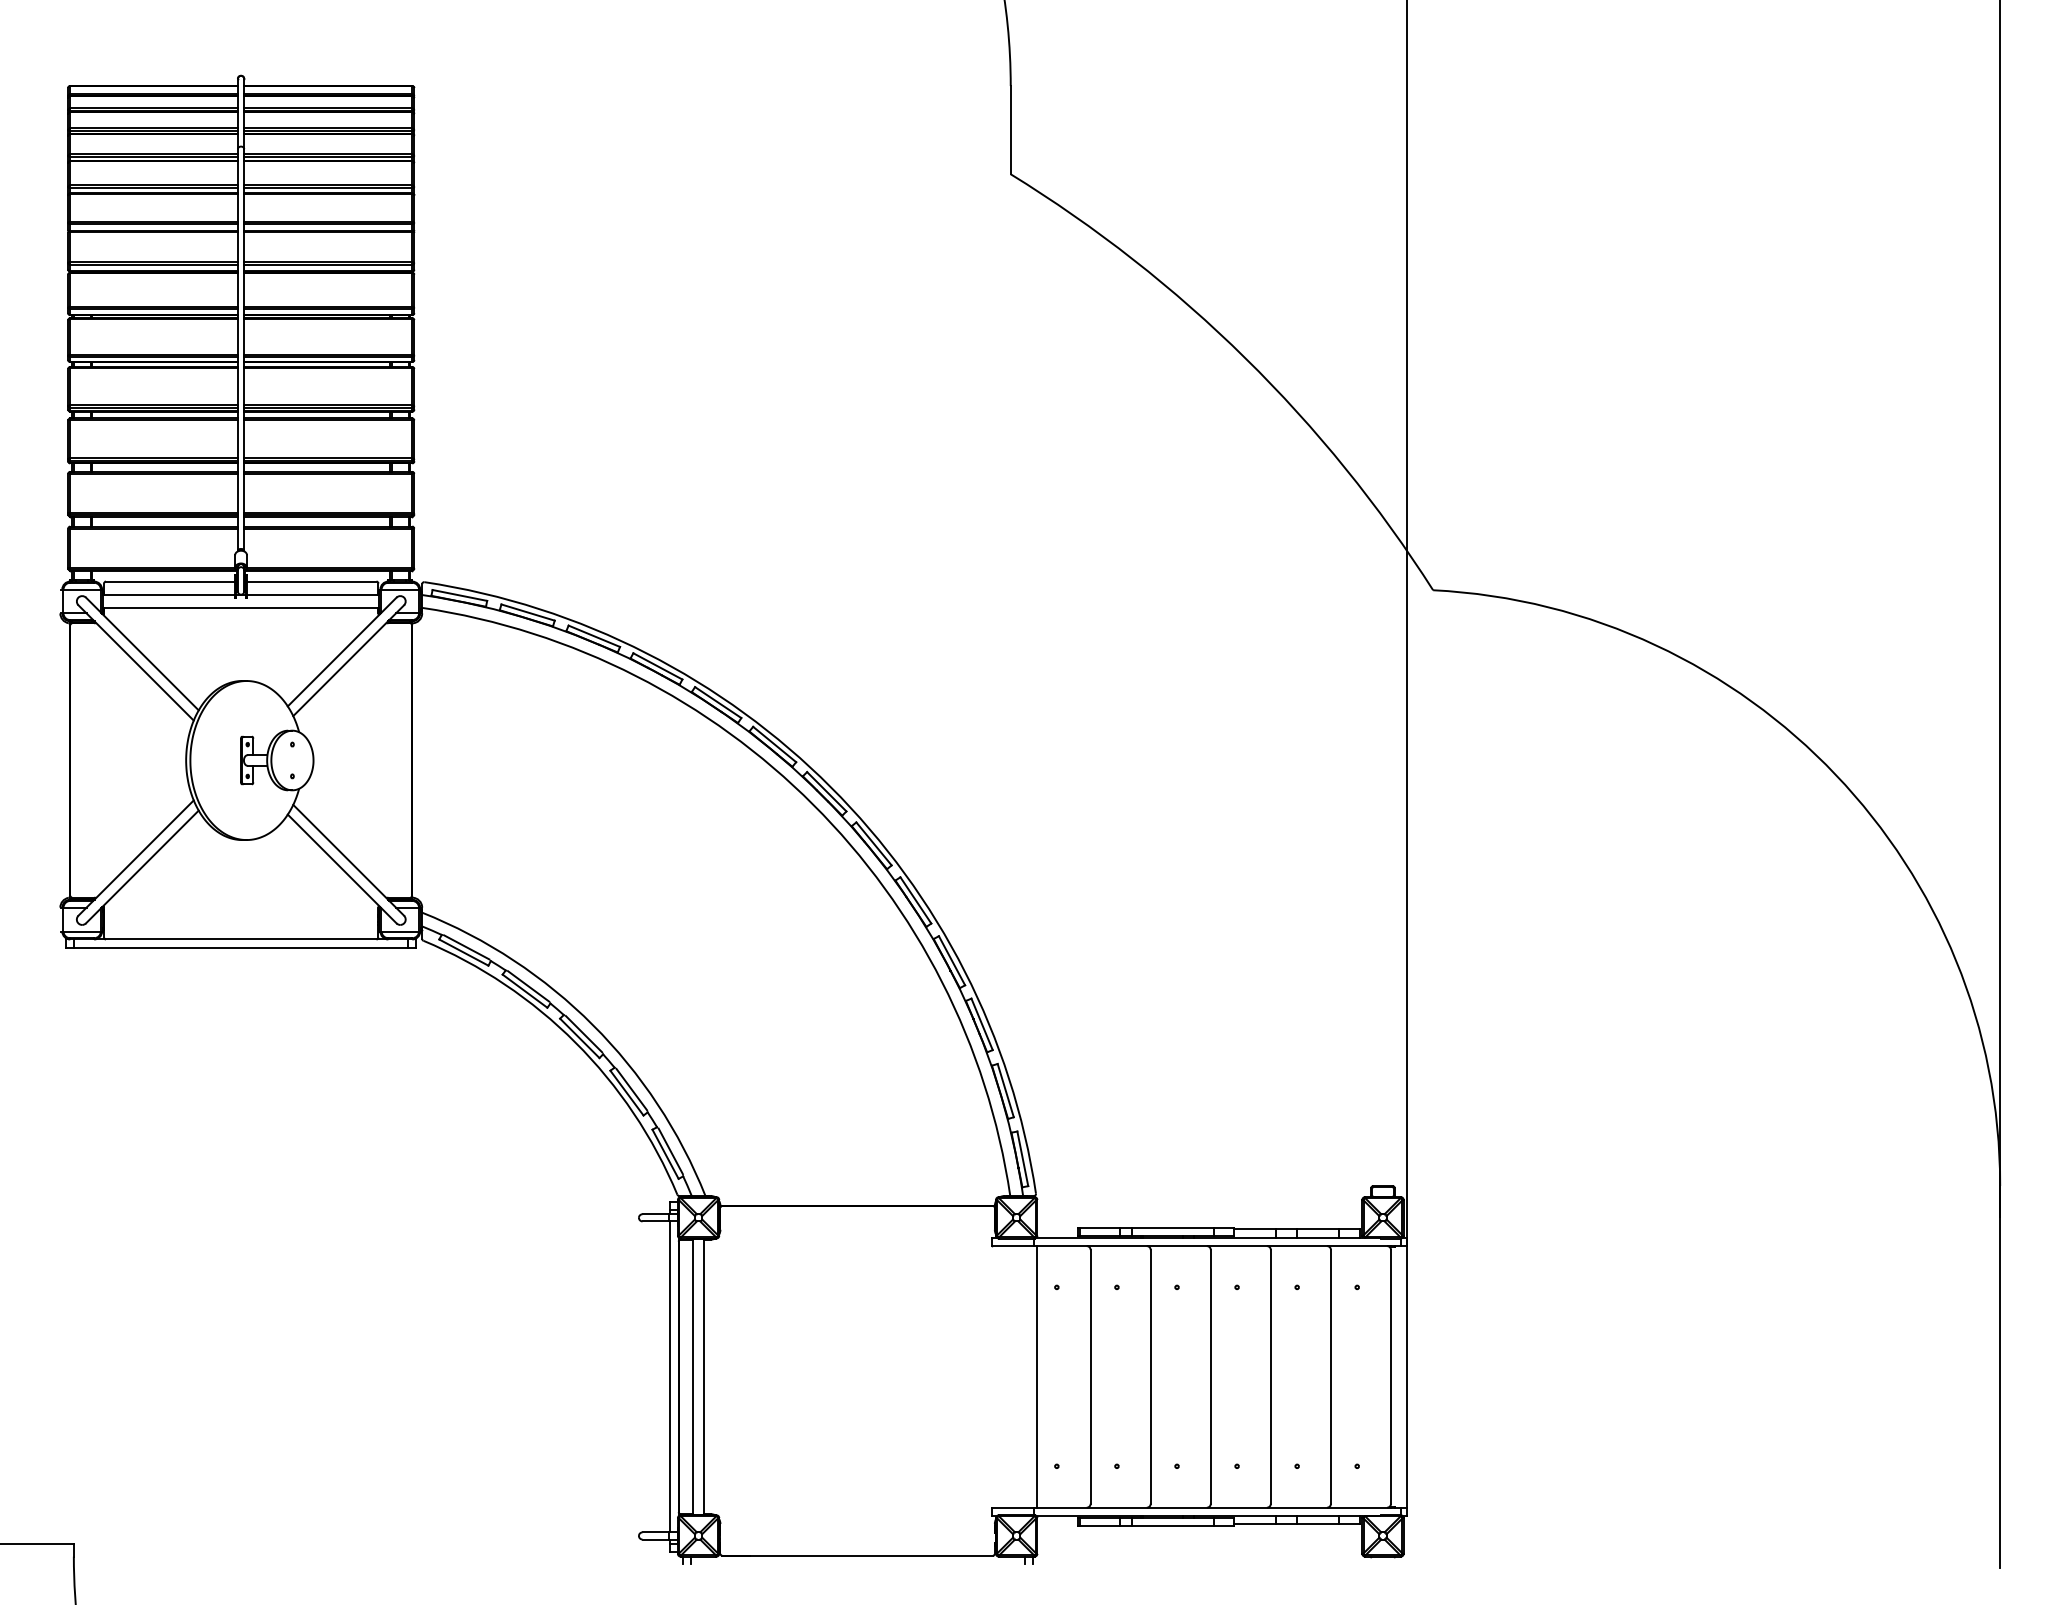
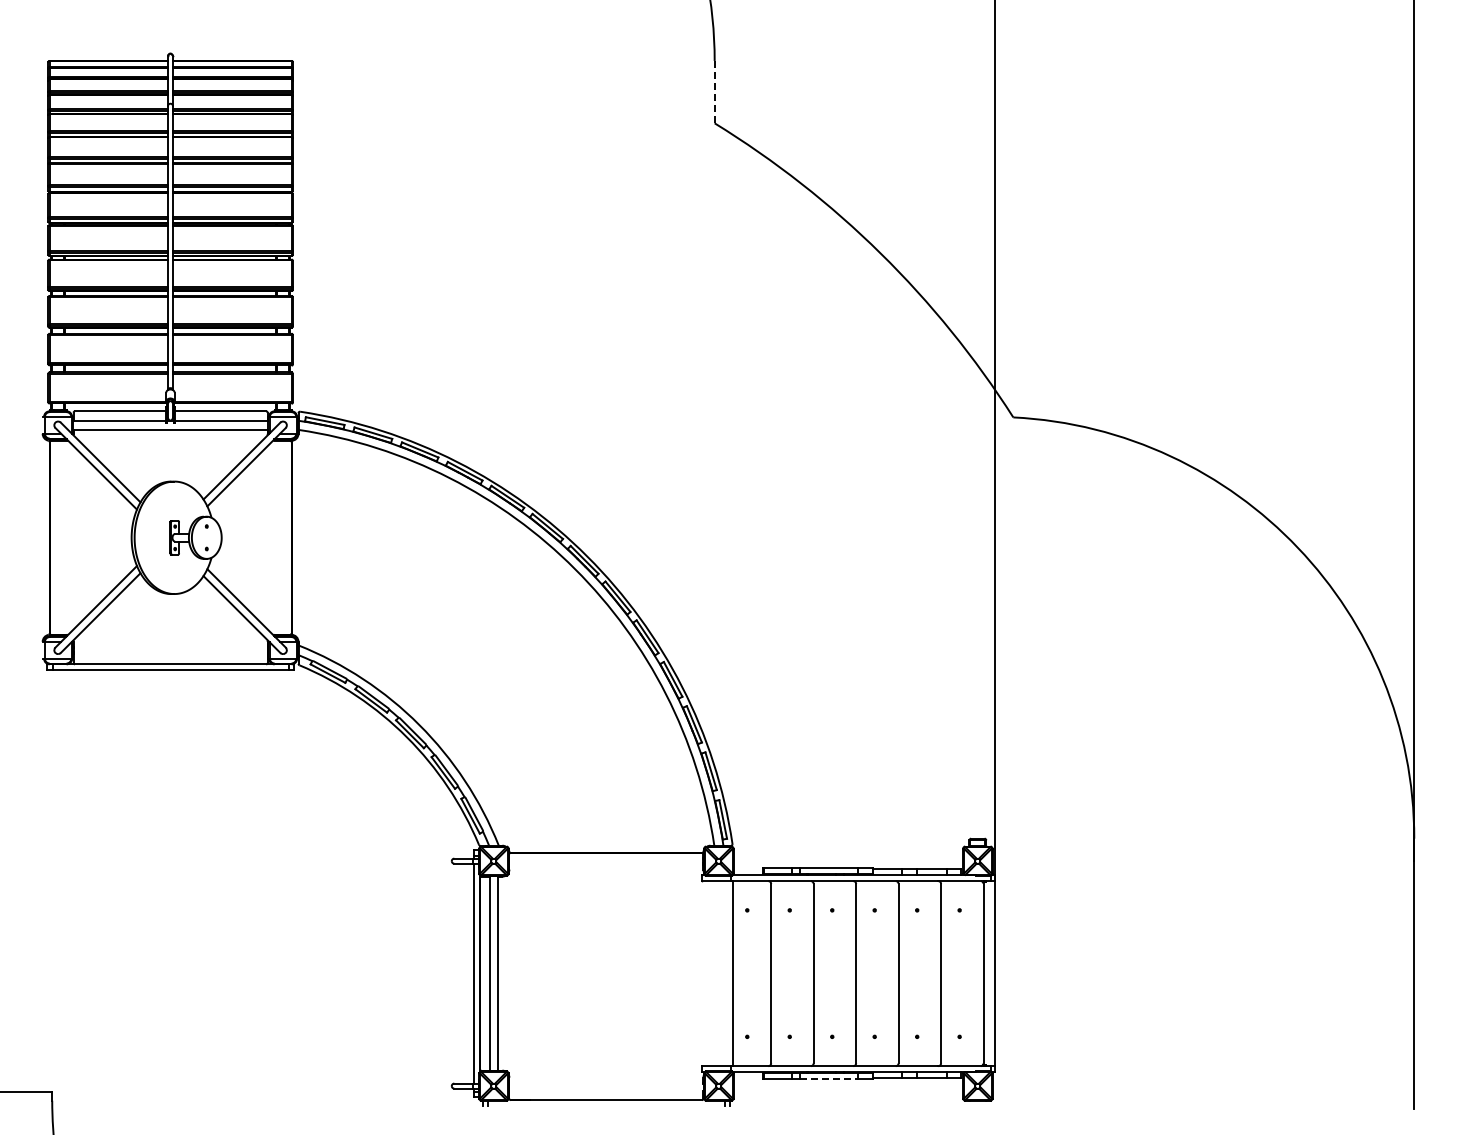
line: (1010, 130) -> (714, 92), solid -> dashed
line: (1173, 1526) -> (829, 1079), solid -> dashed

